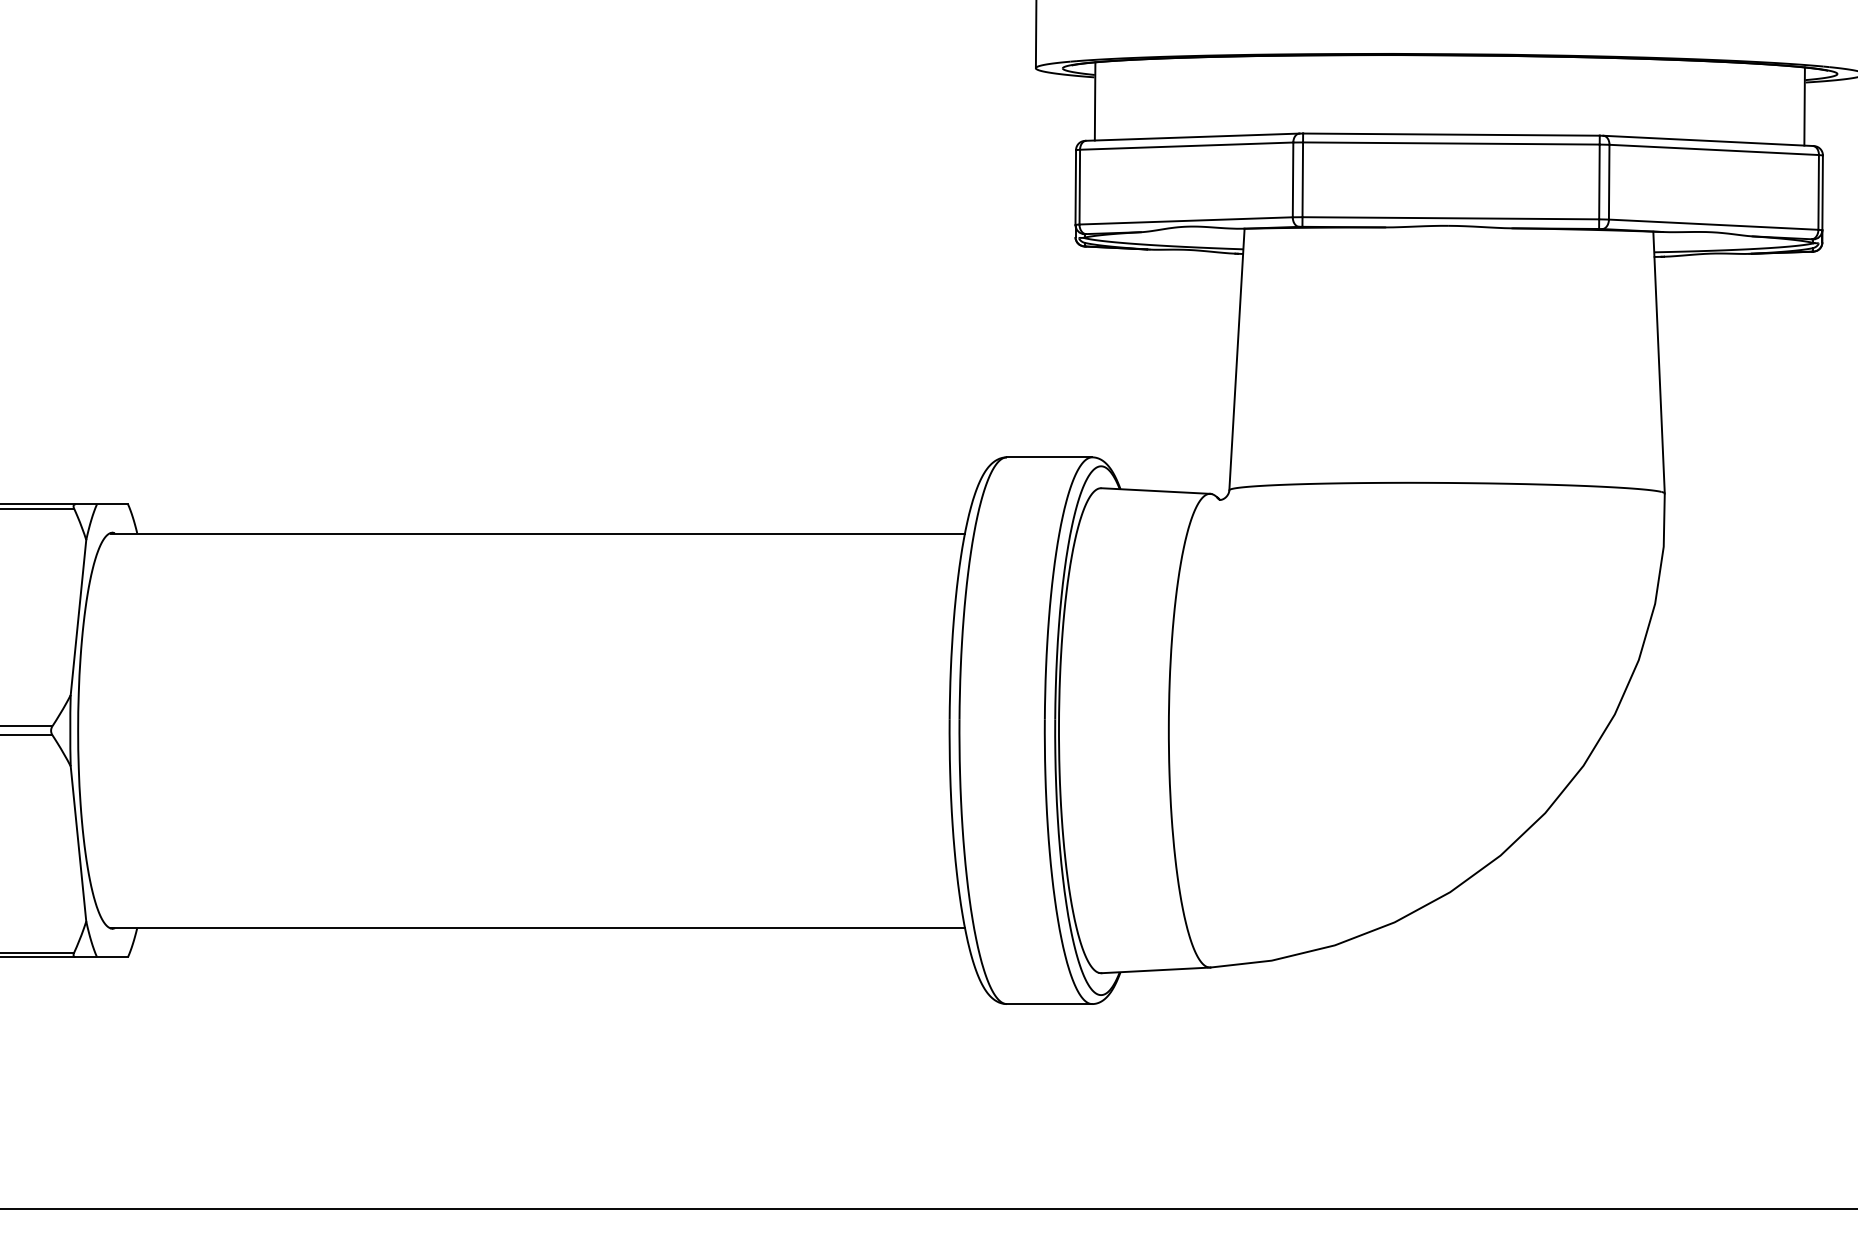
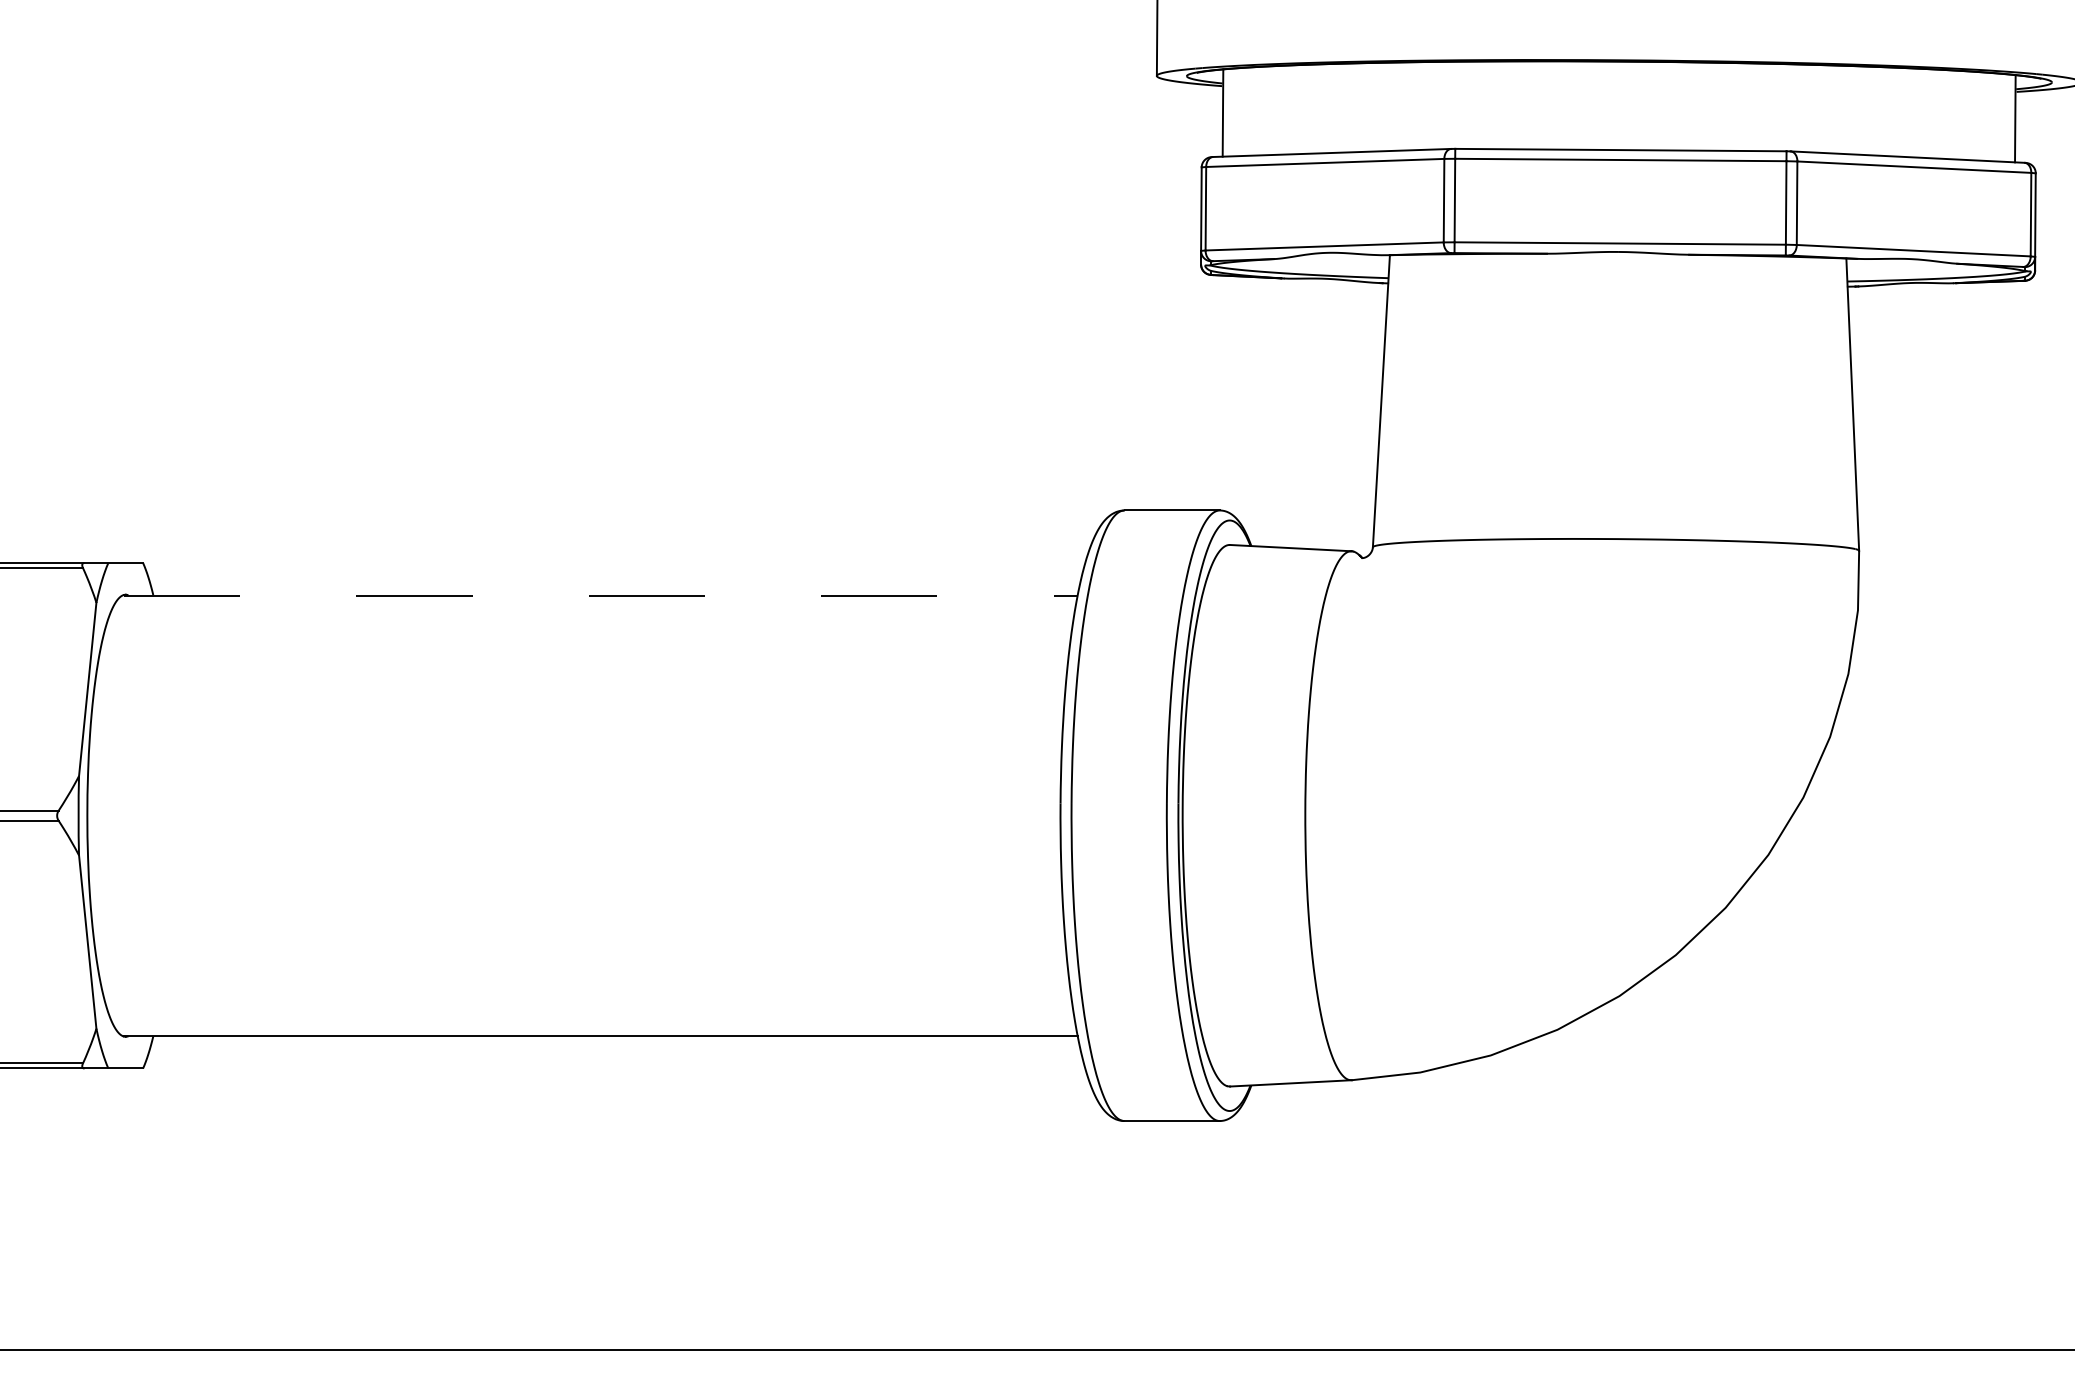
line: (538, 533) -> (601, 595), solid -> dashed

